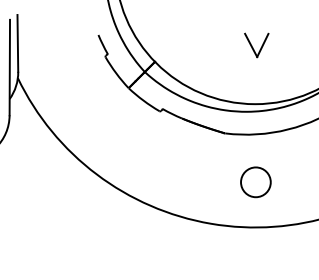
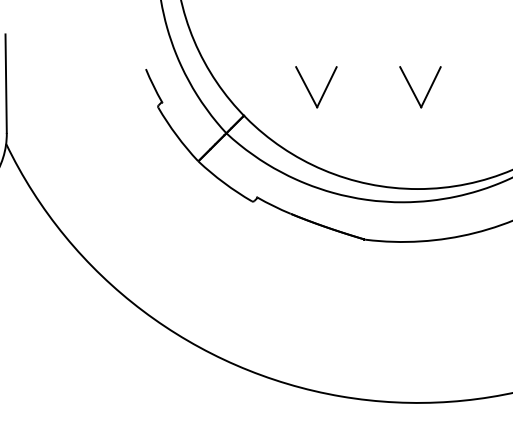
part: (196, 45) -> (315, 87), added
circle: (255, 182) -> (418, 324), removed

